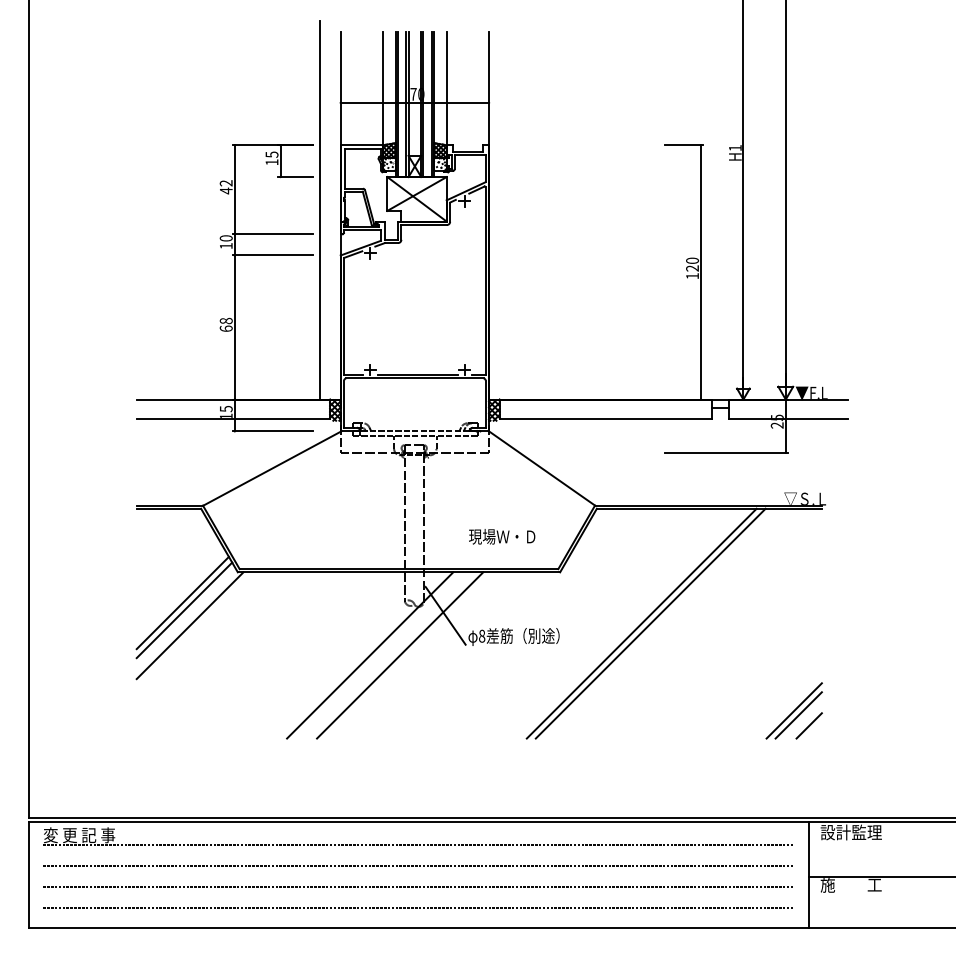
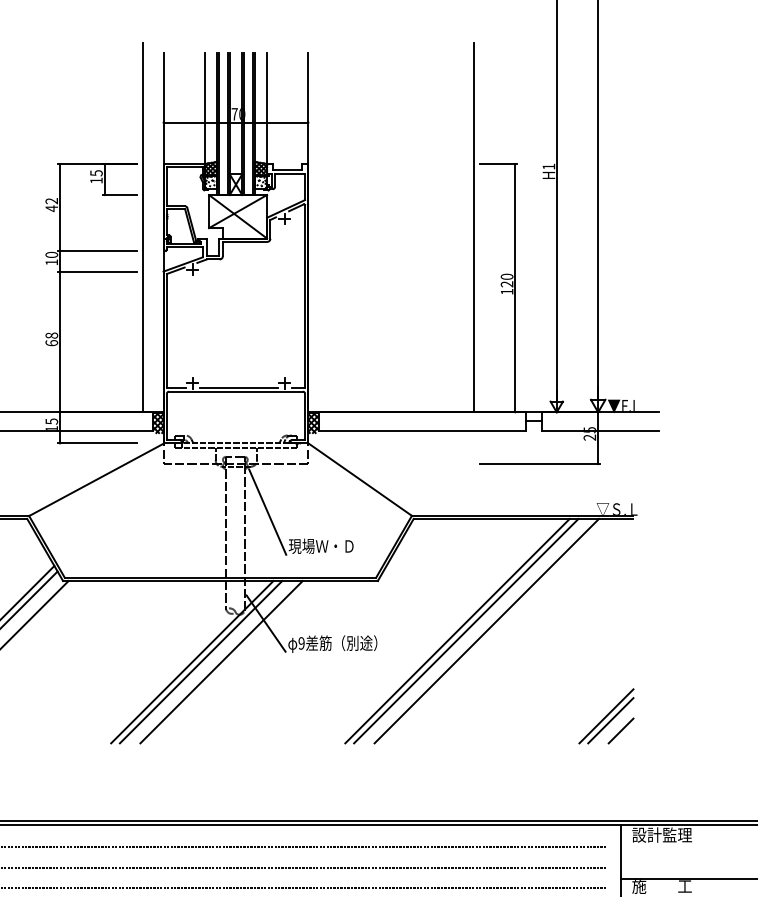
line: (658, 210) -> (473, 227), added
line: (447, 501) -> (267, 511), added
line: (671, 623) -> (486, 630), added
text: (482, 635) -> (302, 642), 8 -> 9
line: (379, 655) -> (201, 662), added

